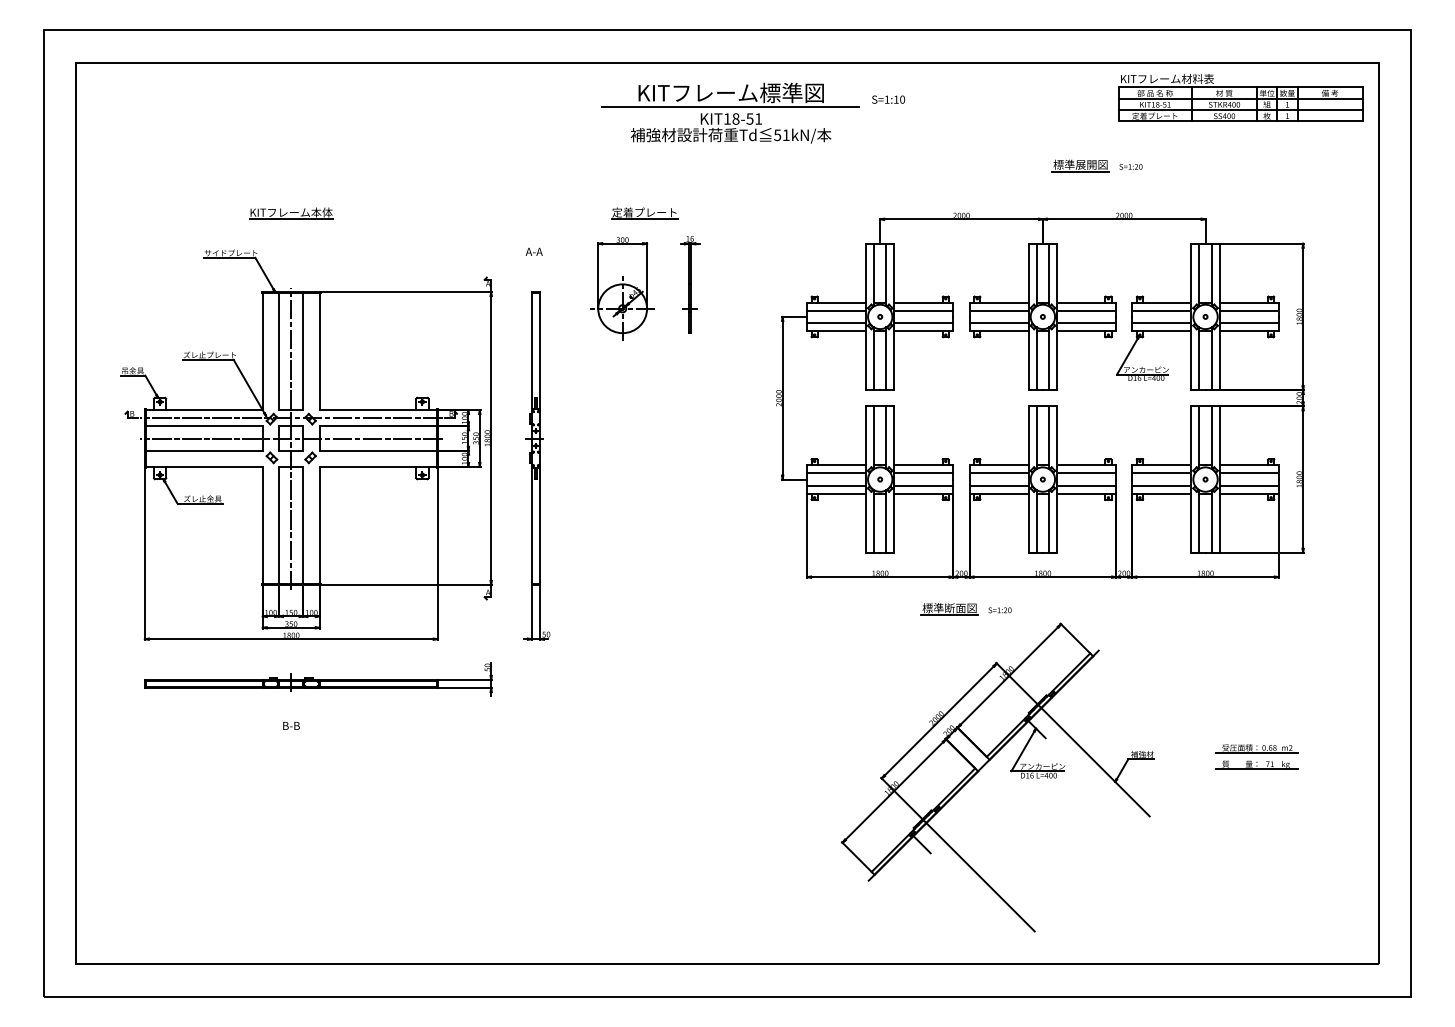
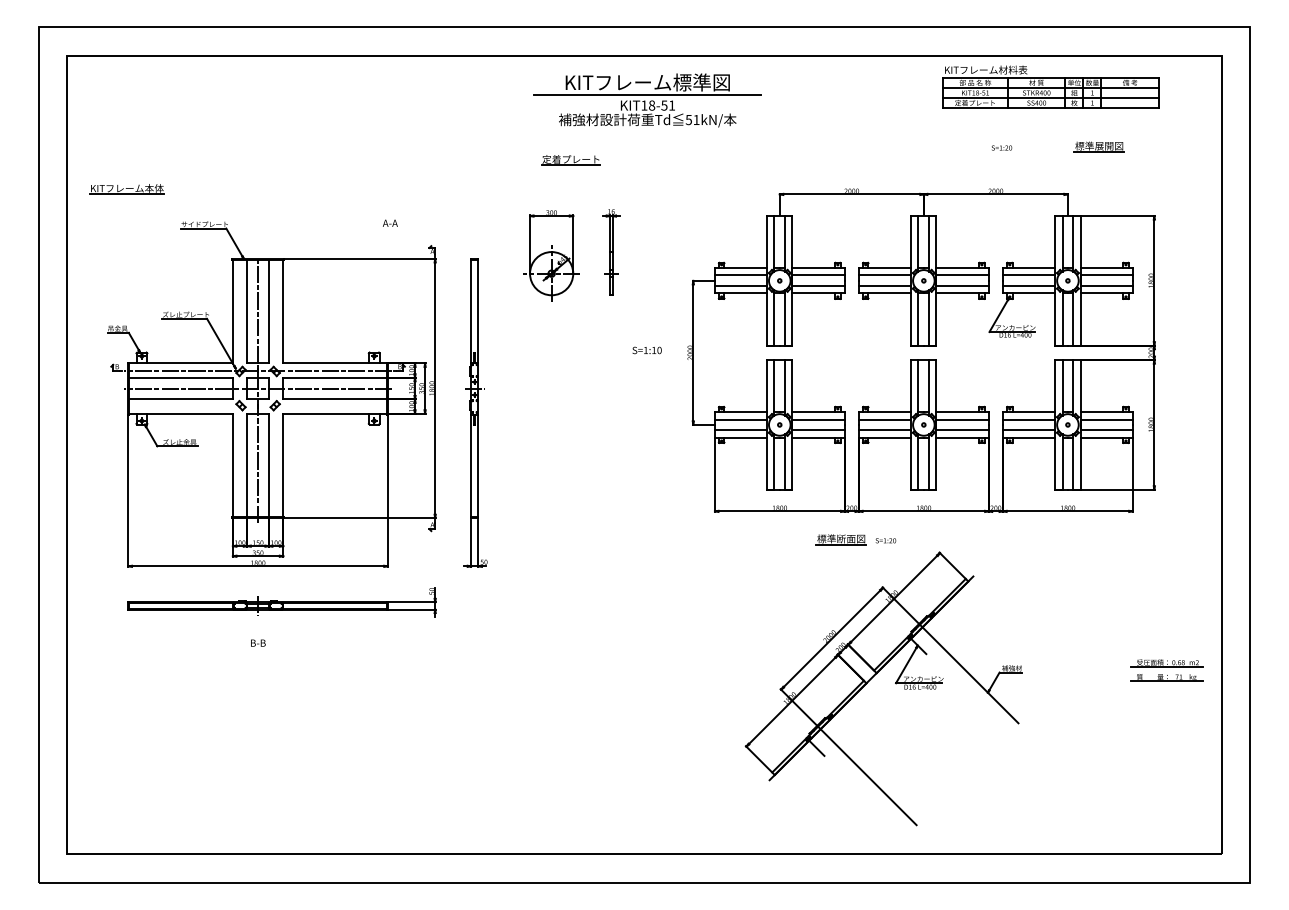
part: (1240, 97) -> (1050, 86), moved
text: (887, 99) -> (646, 350), moved
part: (1079, 165) -> (1098, 146), moved
part: (290, 213) -> (126, 189), moved
part: (643, 213) -> (570, 160), moved
text: (534, 251) -> (390, 222), moved
part: (1255, 756) -> (1166, 670), moved

